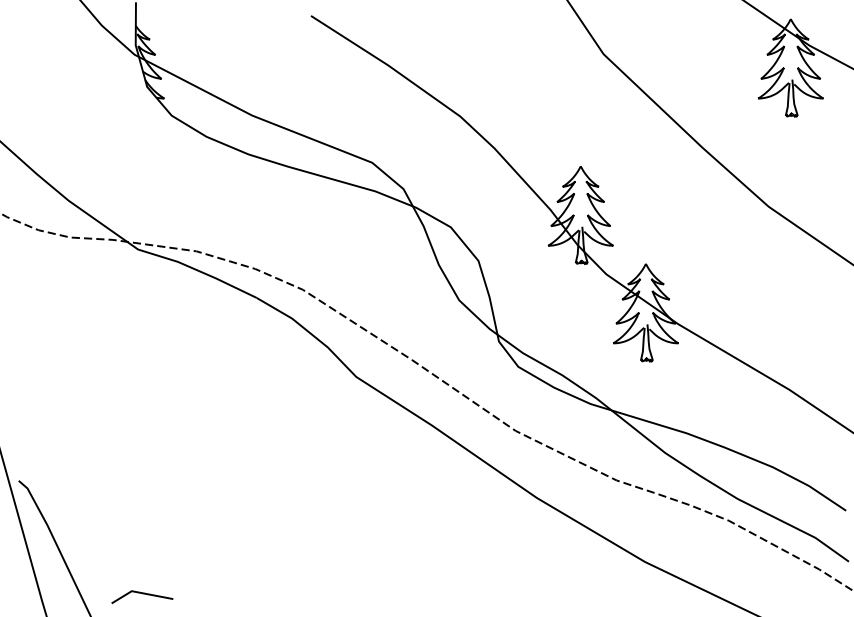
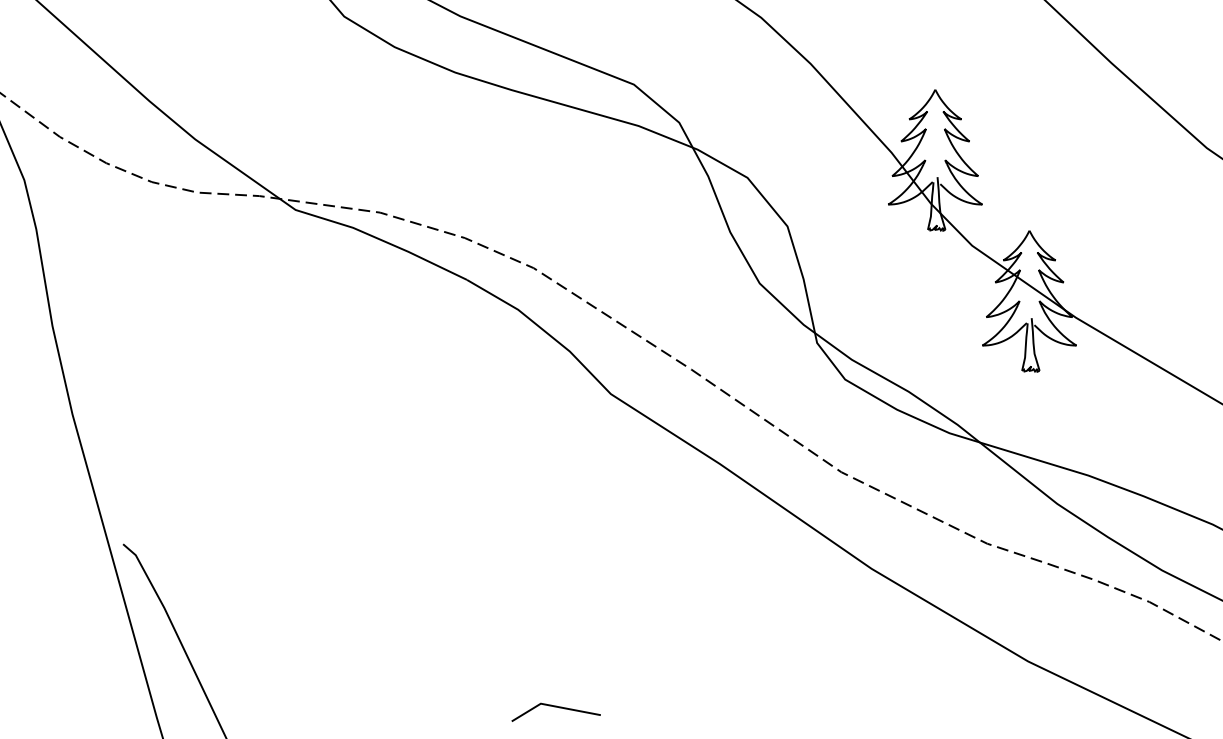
line: (142, 594) -> (556, 708), moved

